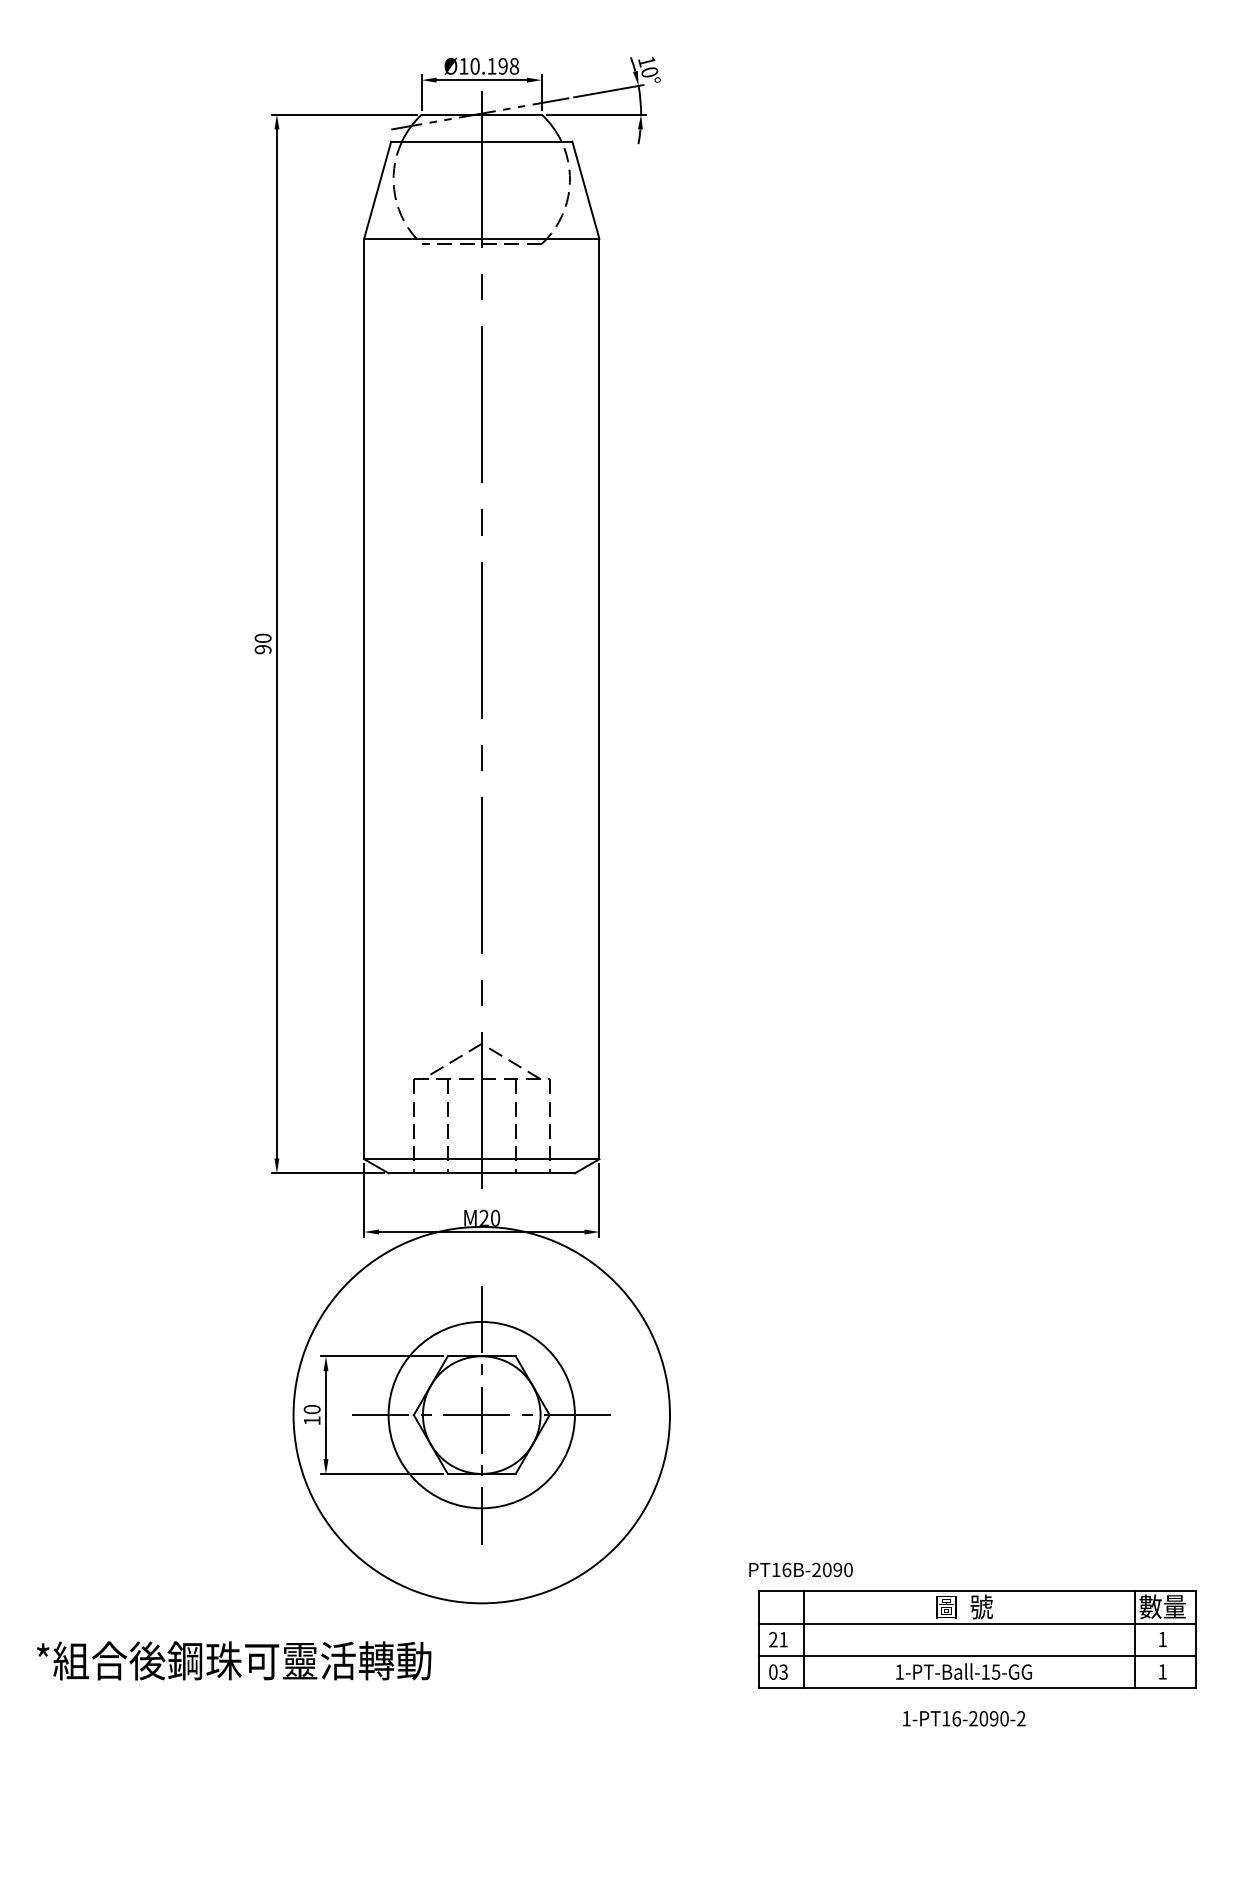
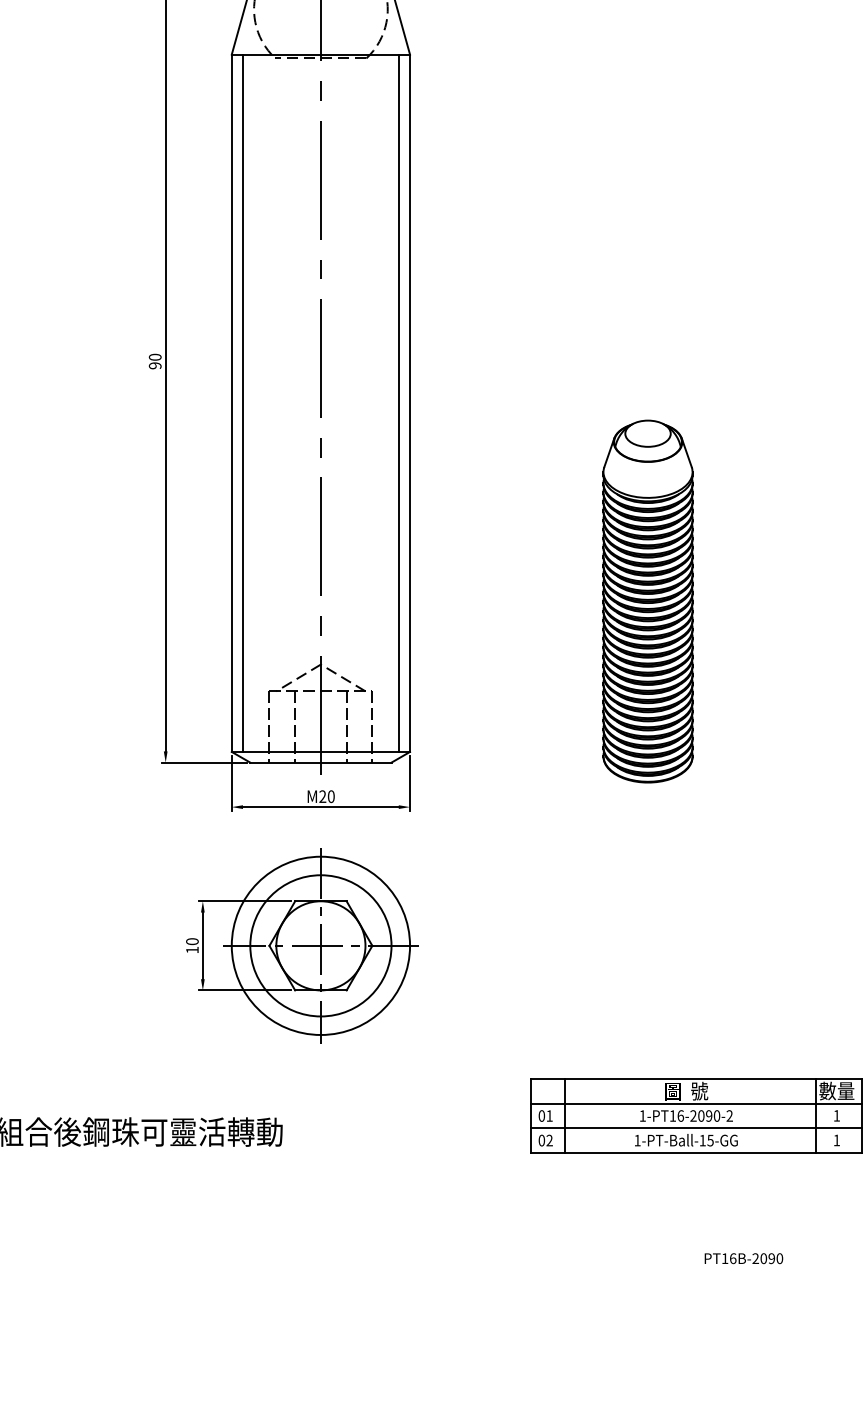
line: (378, 698) -> (242, 402), added
line: (584, 698) -> (398, 402), added
part: (913, 960) -> (648, 601), added
circle: (481, 1414) -> (320, 945), size x0.62
text: (800, 1569) -> (743, 1258), moved
text: (773, 1639) -> (541, 1115), 21 -> 01
text: (783, 1672) -> (549, 1140), 03 -> 02
text: (964, 1718) -> (686, 1115), moved

